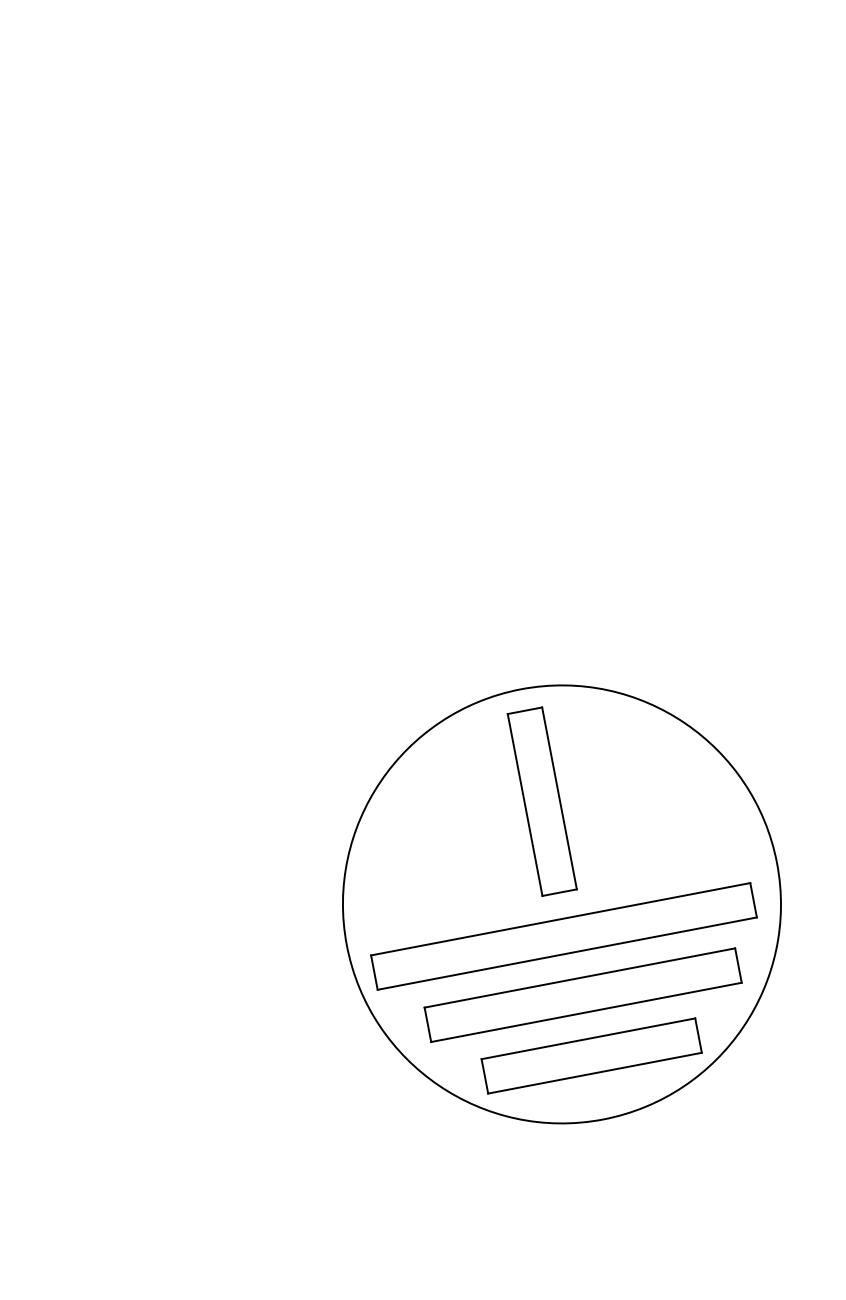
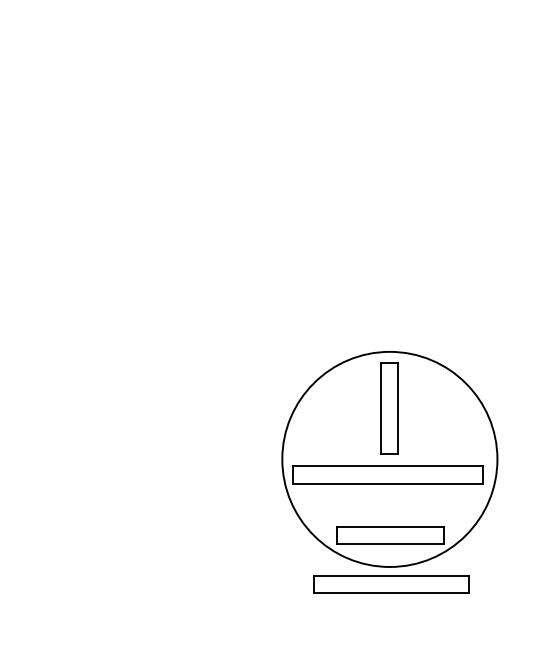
part: (582, 995) -> (391, 584), moved

